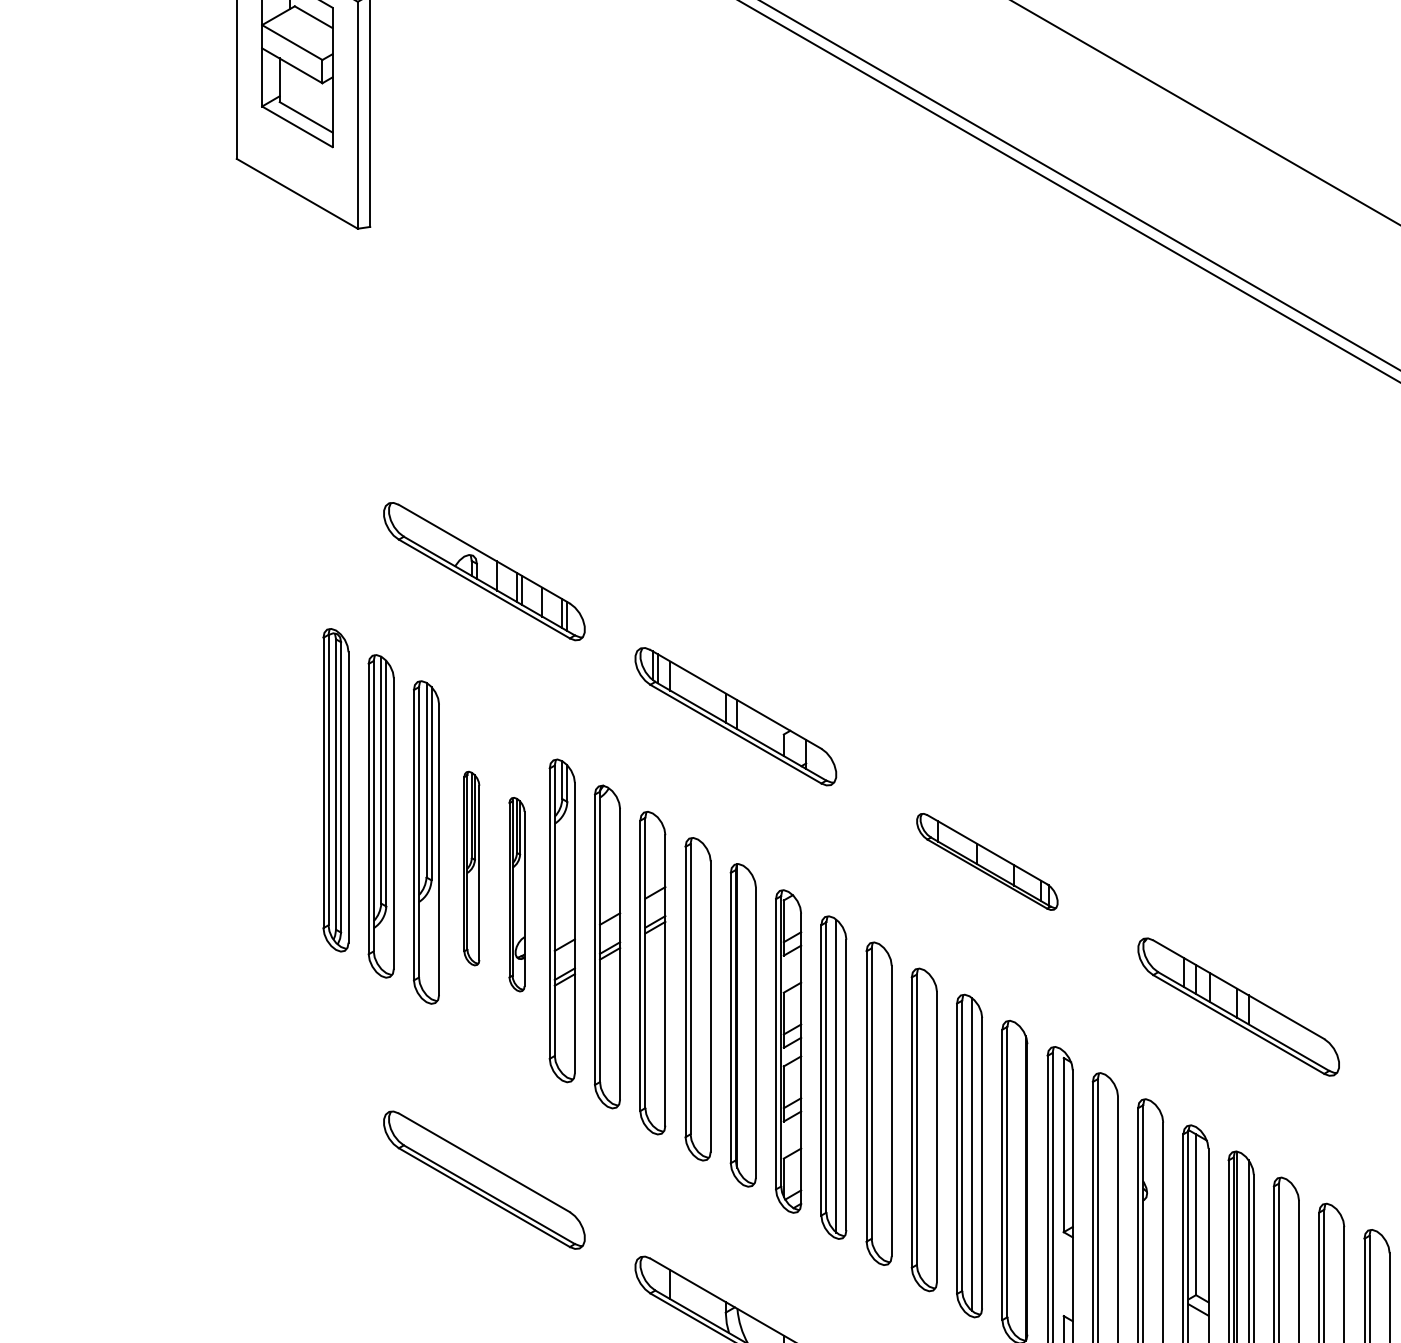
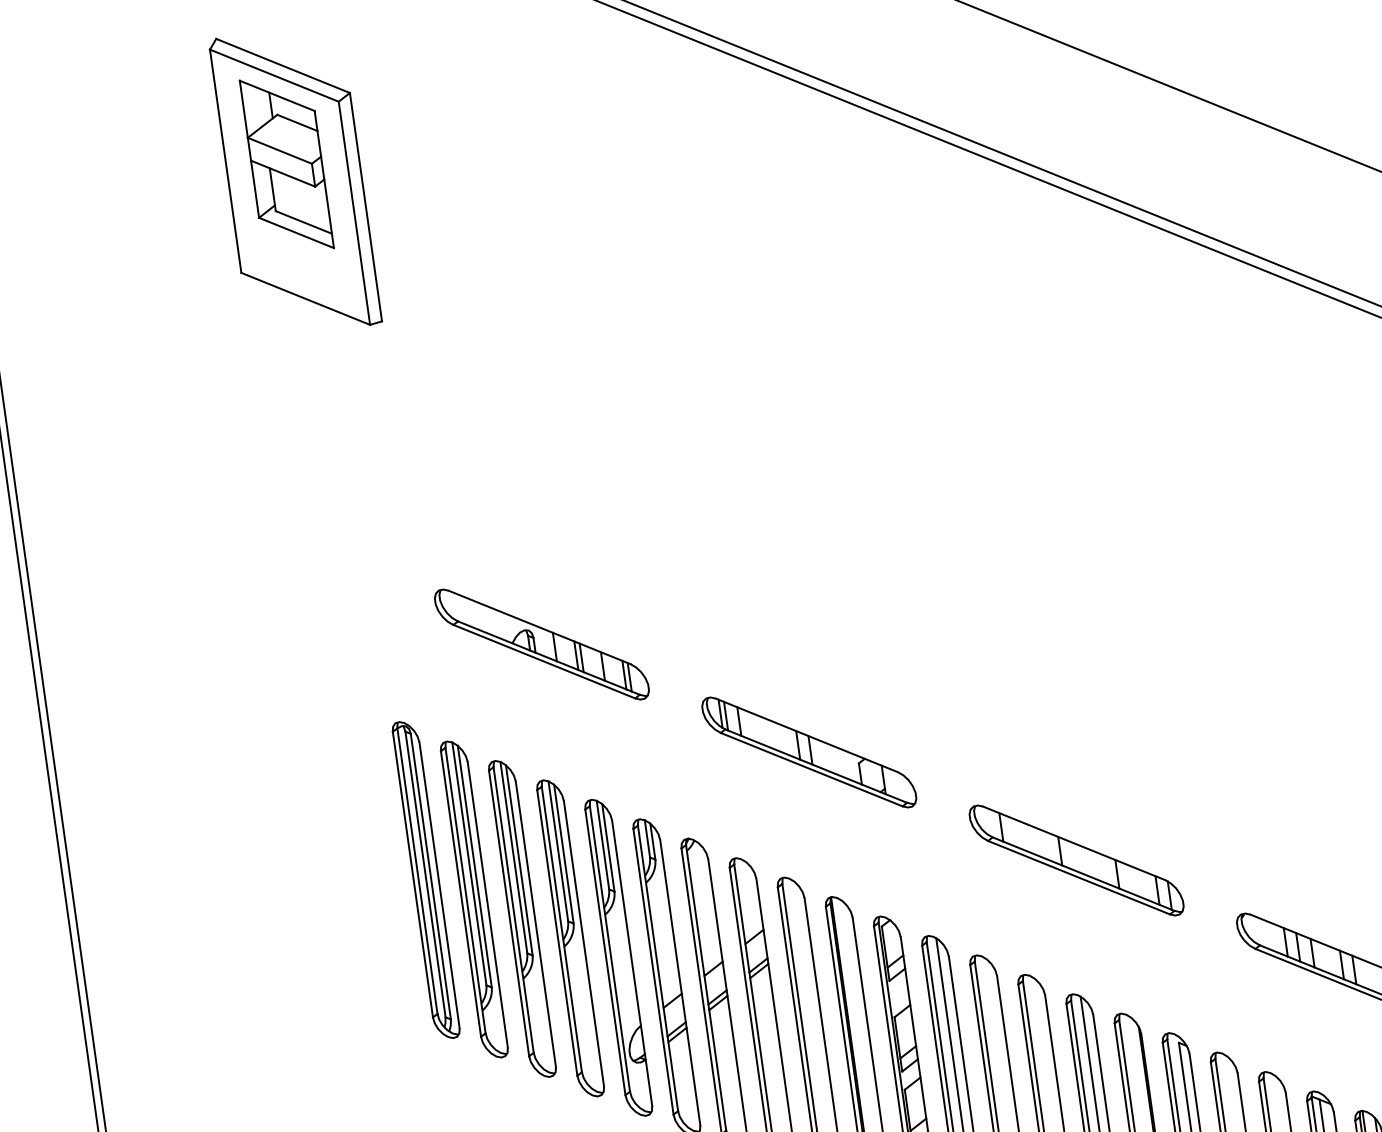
part: (987, 861) -> (1076, 860), size x1.43
part: (471, 868) -> (570, 938), size x1.67
part: (516, 894) -> (618, 957), size x1.67

